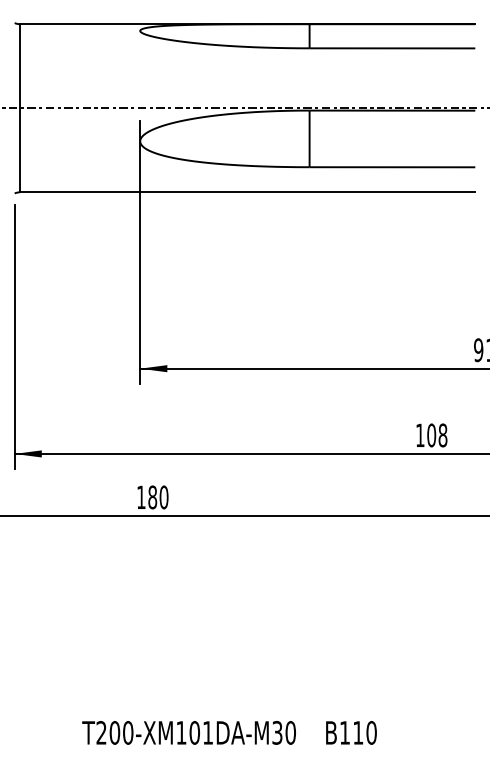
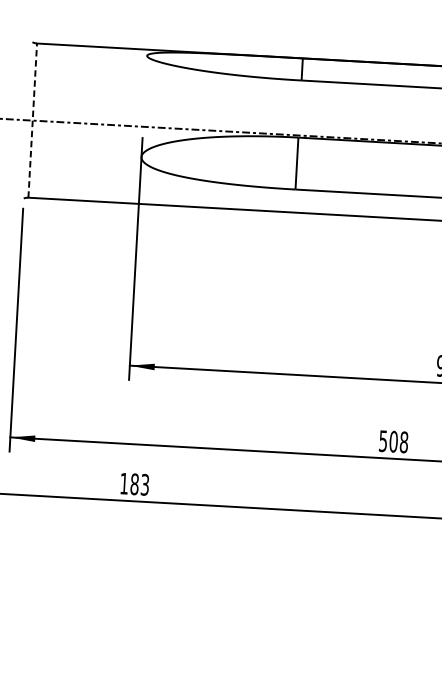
line: (19, 107) -> (32, 119), solid -> dashed
text: (420, 435) -> (383, 441), 108 -> 508
text: (163, 497) -> (144, 484), 180 -> 183

